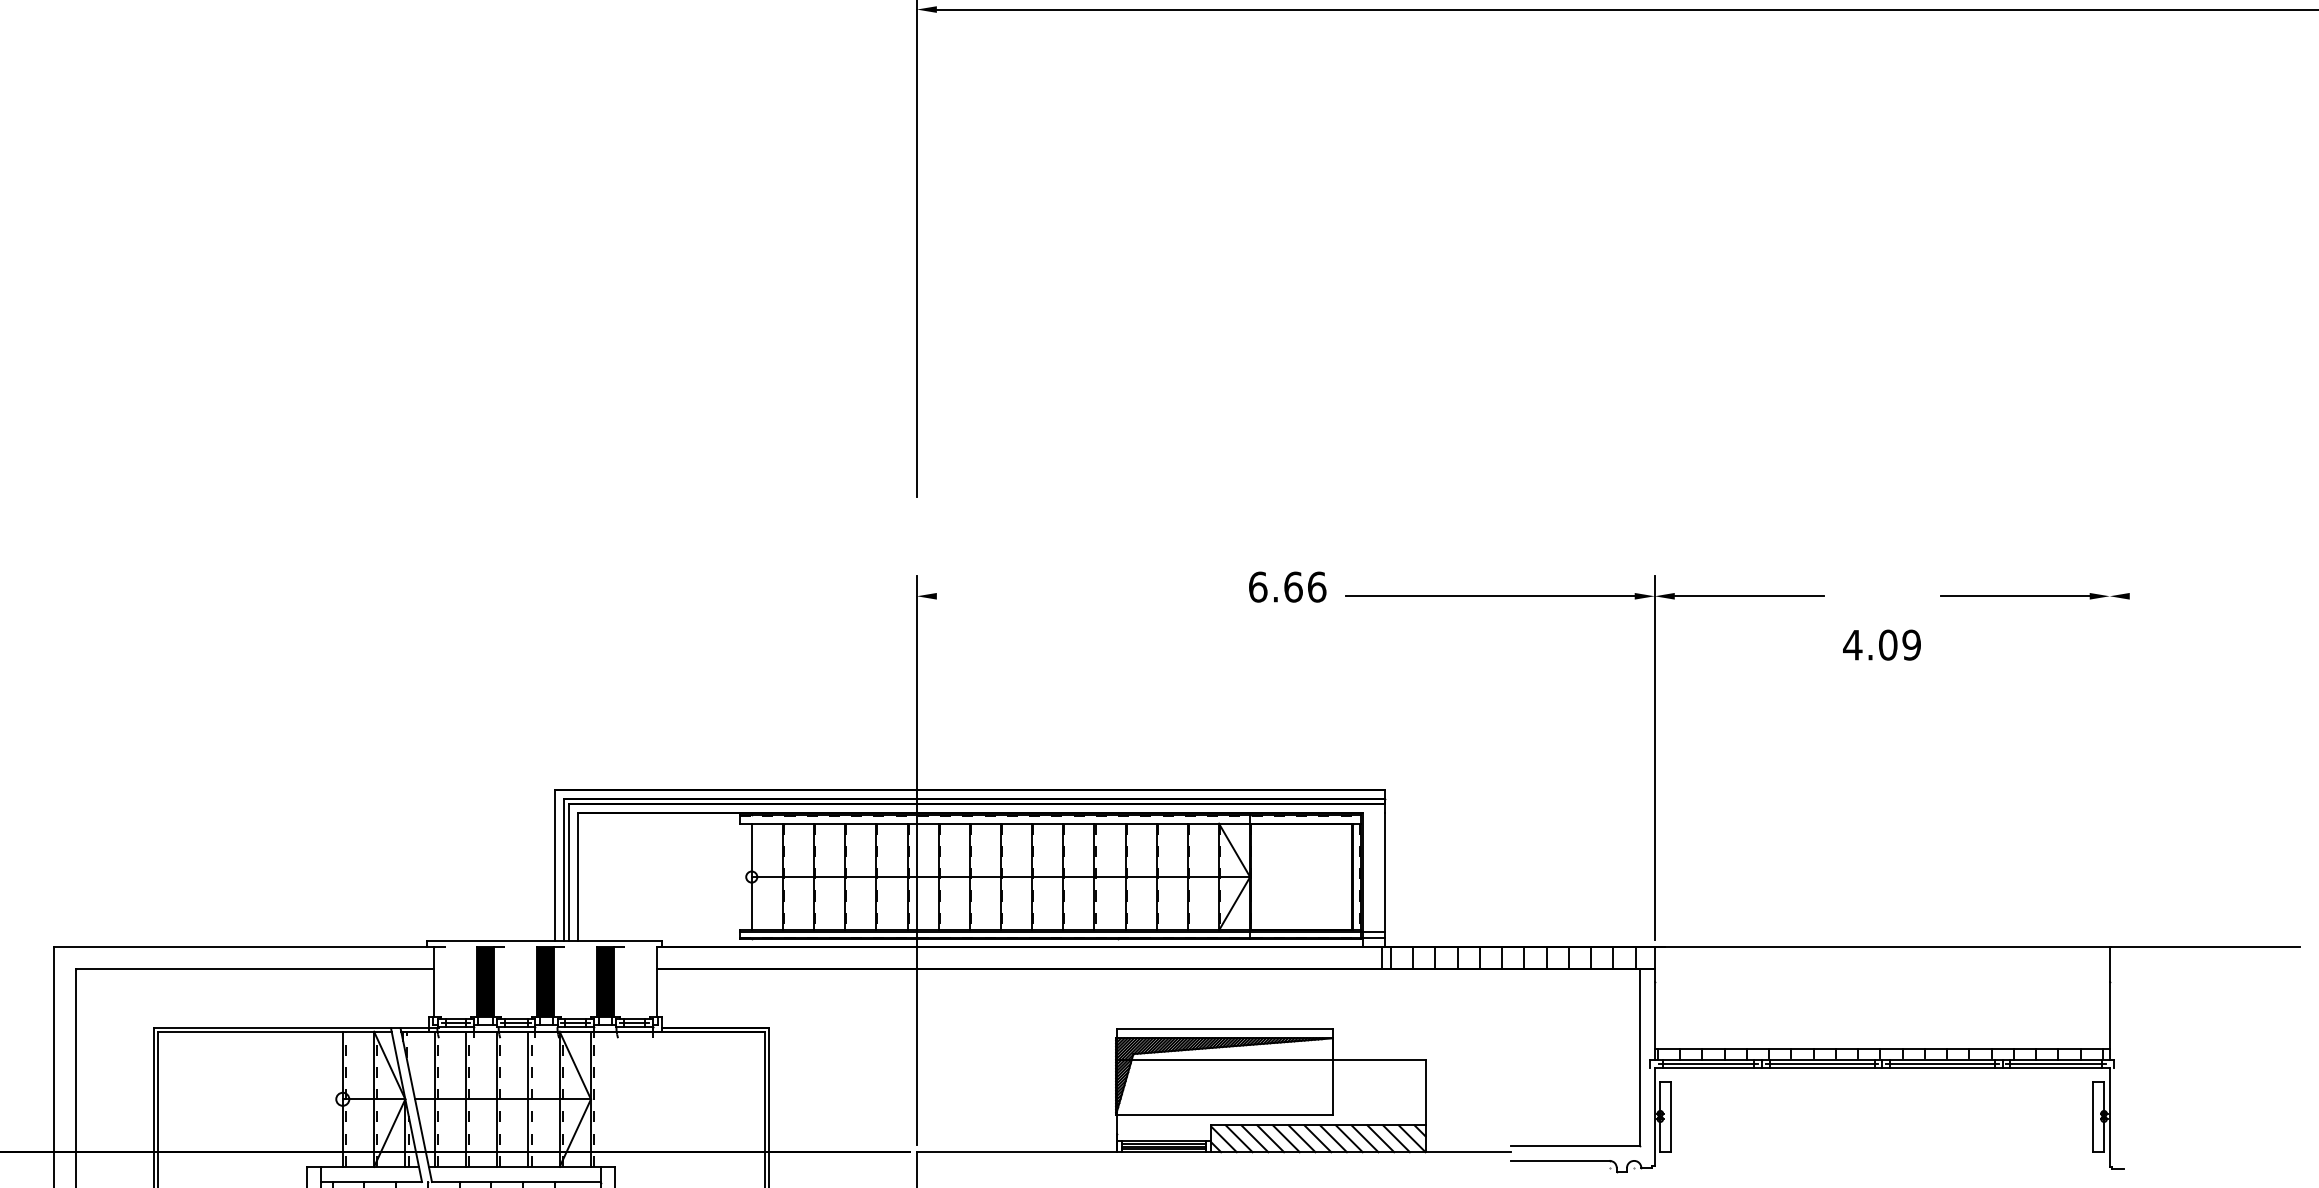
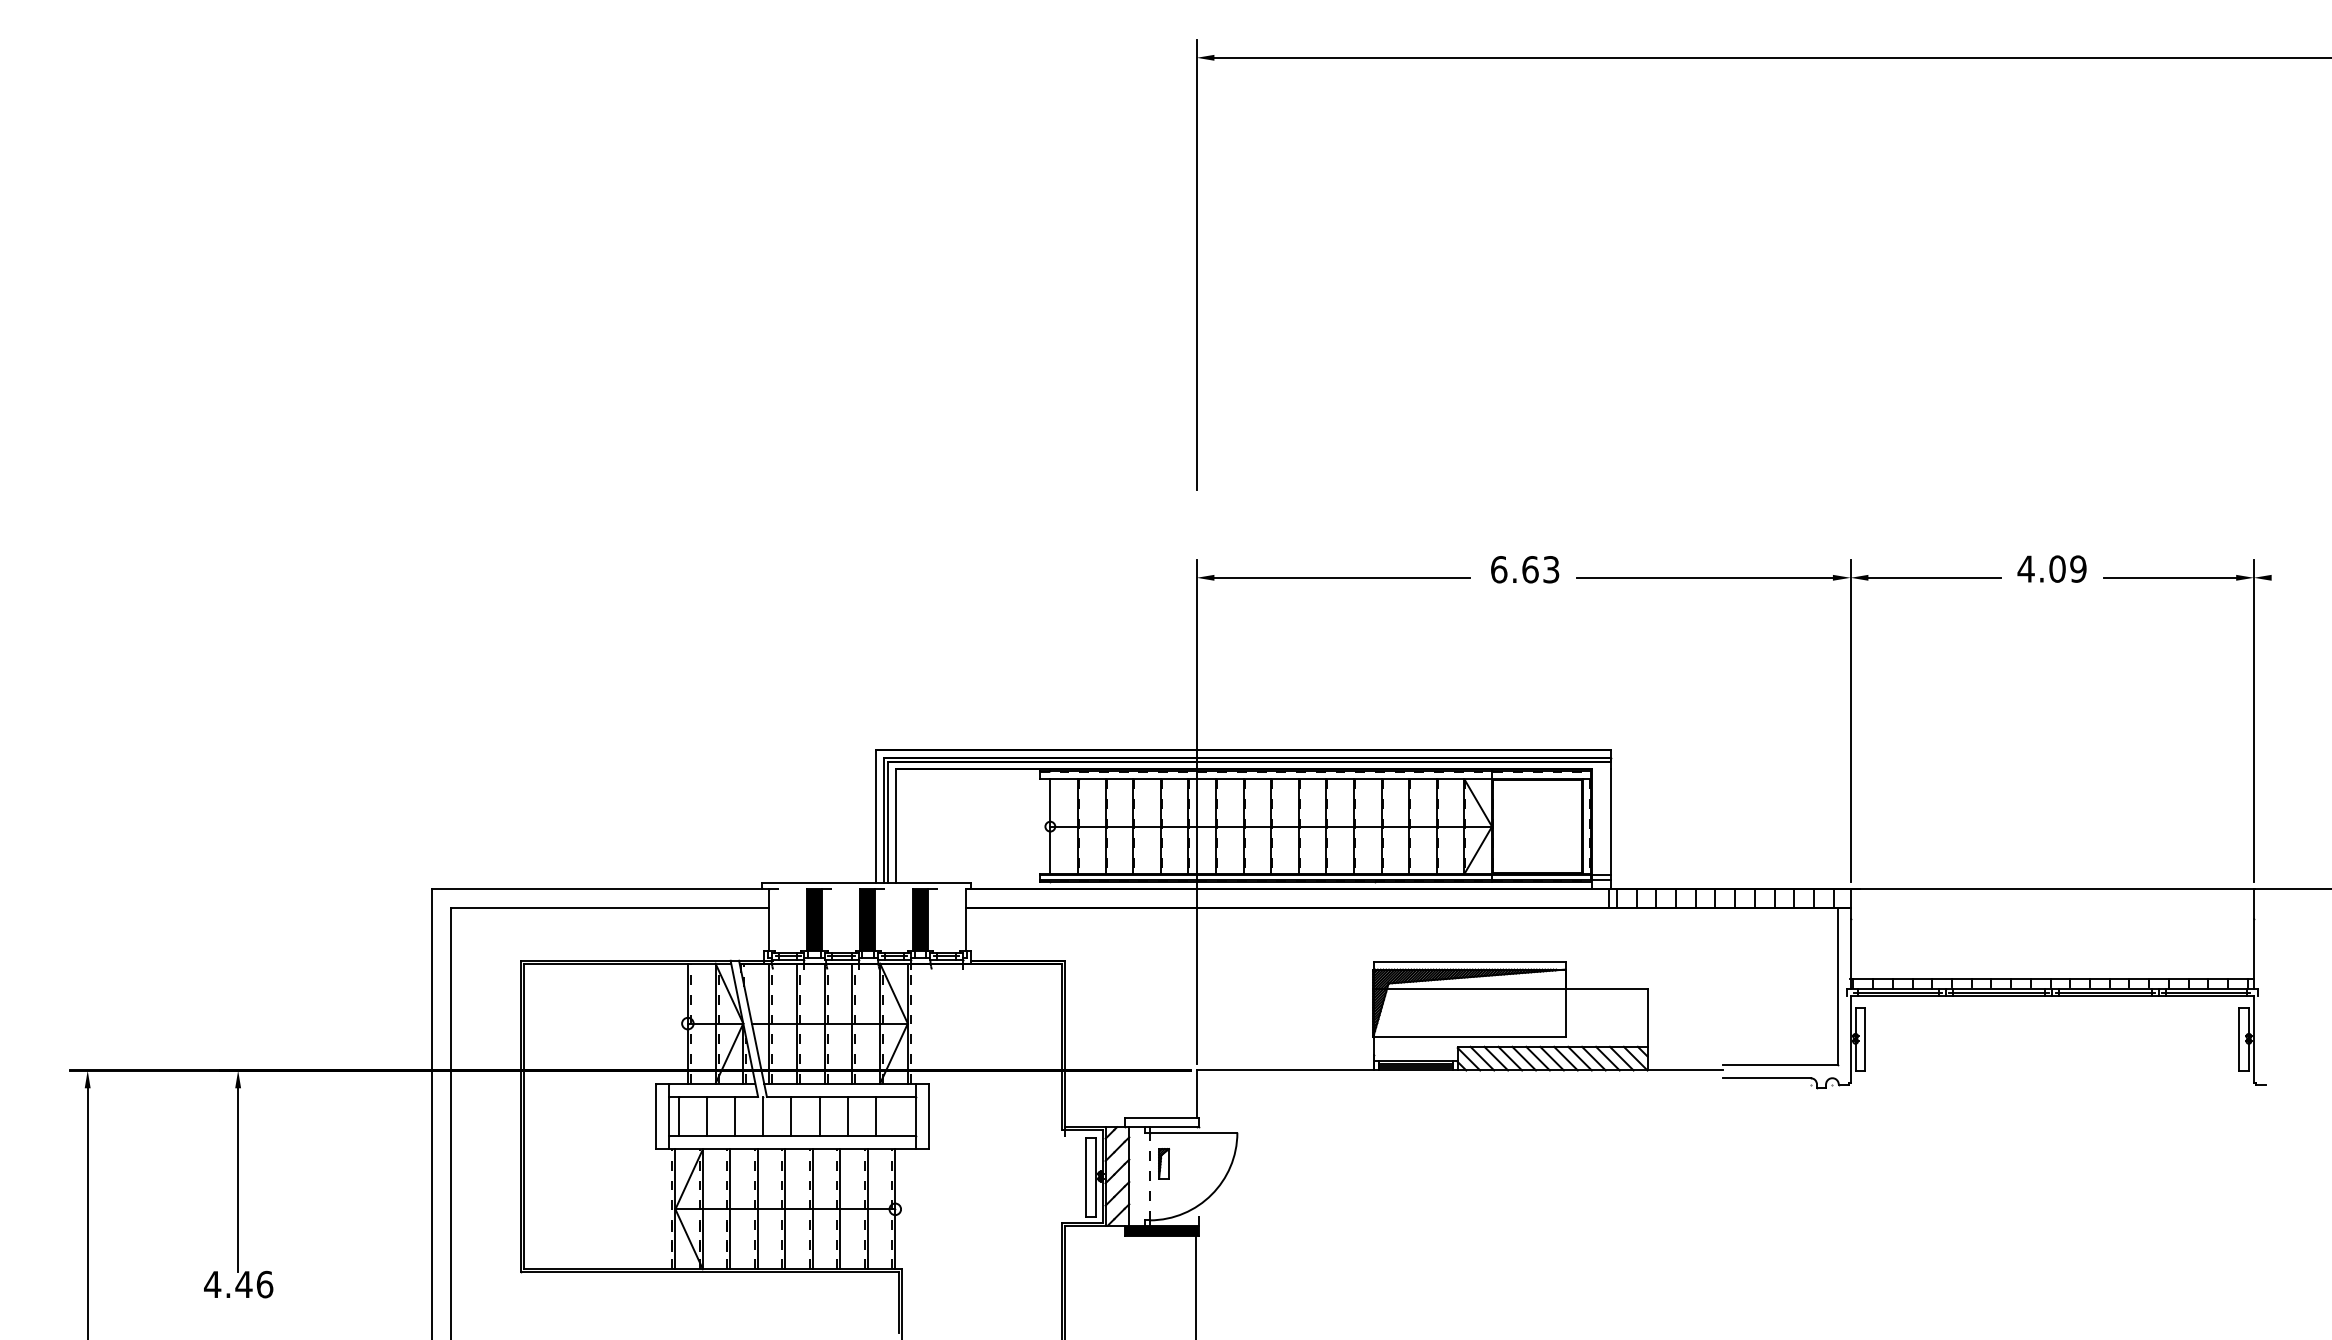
text: (1317, 586) -> (1551, 569), 6.66 -> 6.63
line: (1081, 595) -> (1342, 577), added
text: (1881, 644) -> (2051, 568), moved
line: (2109, 758) -> (2253, 721), added

